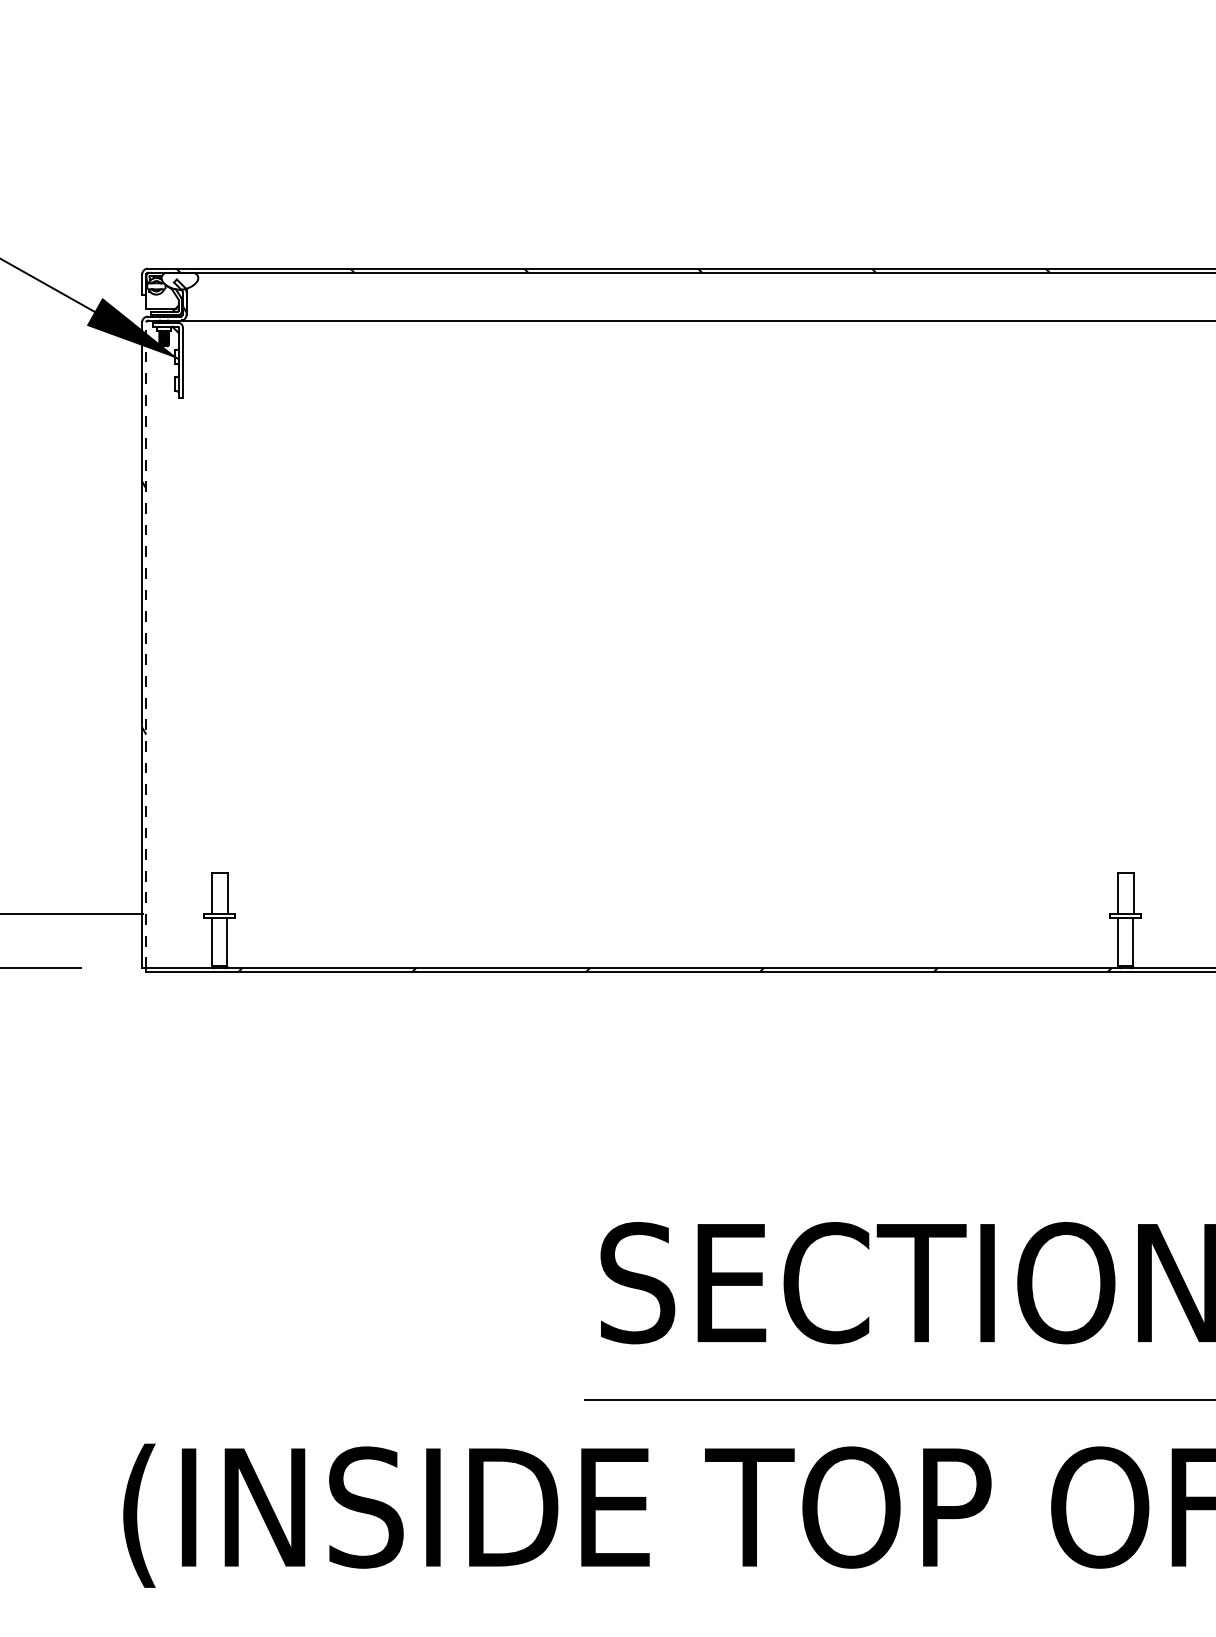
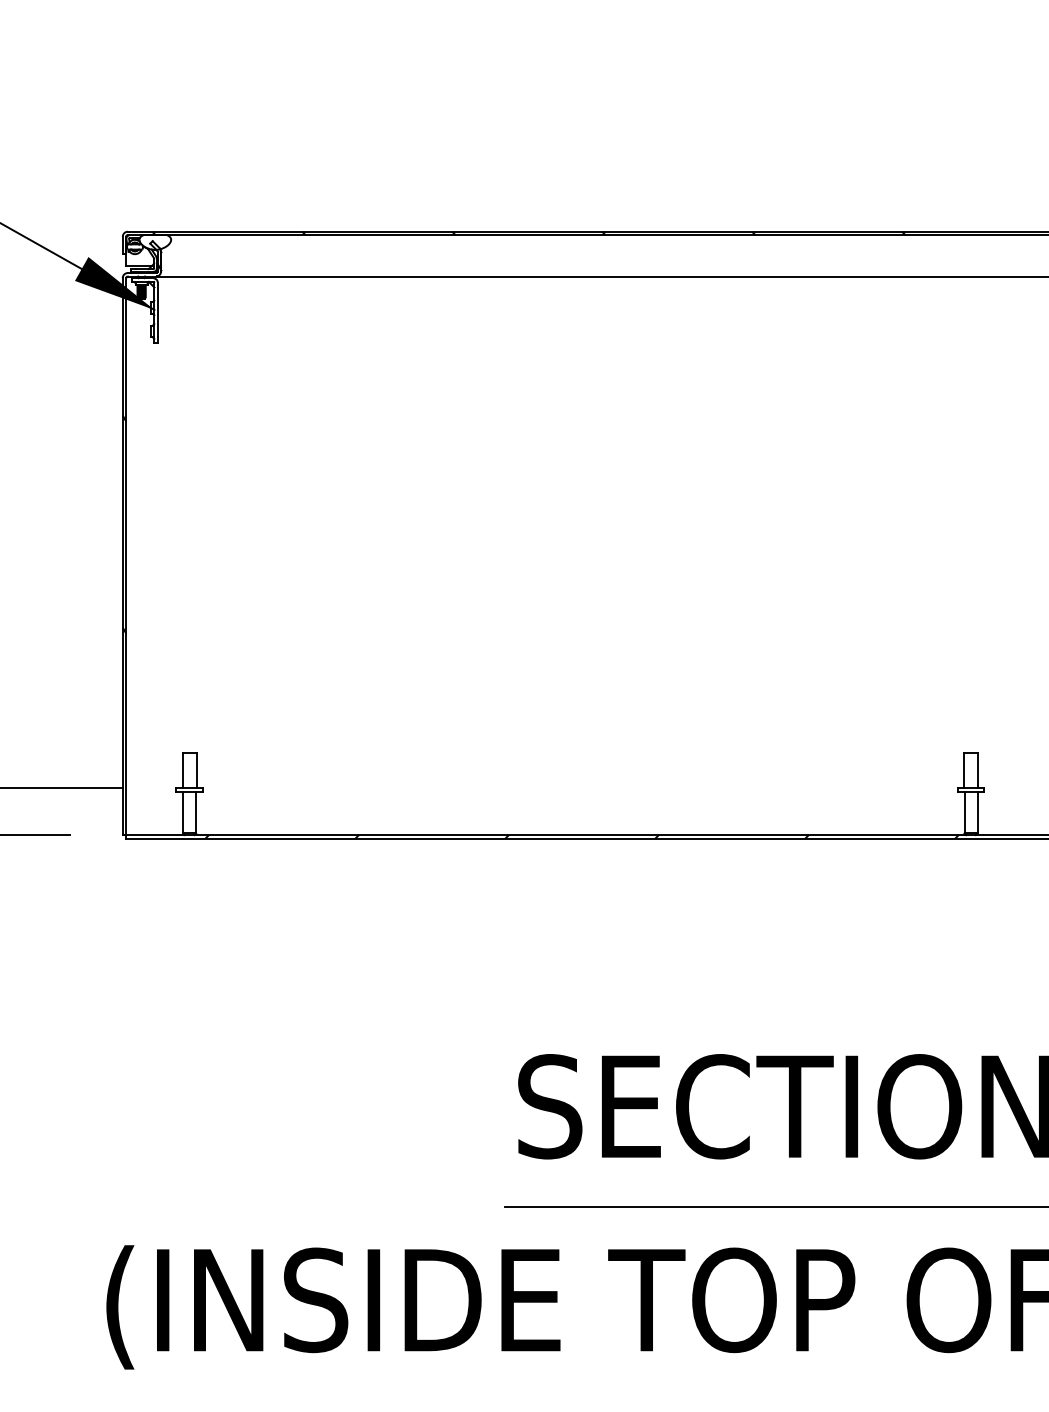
line: (146, 645) -> (126, 556), dashed -> solid

